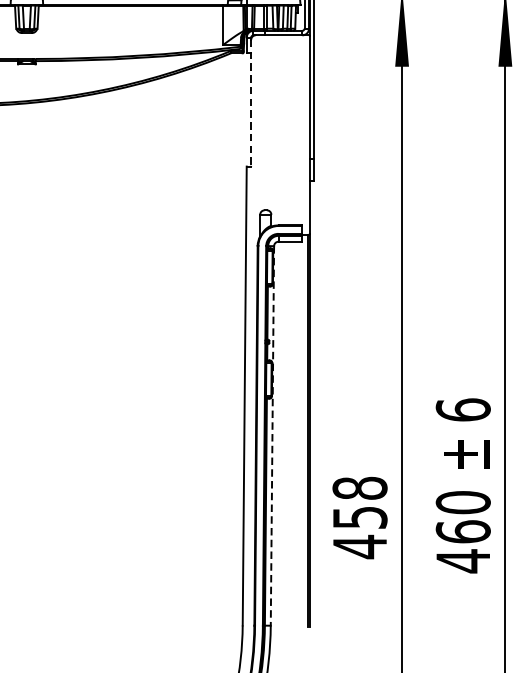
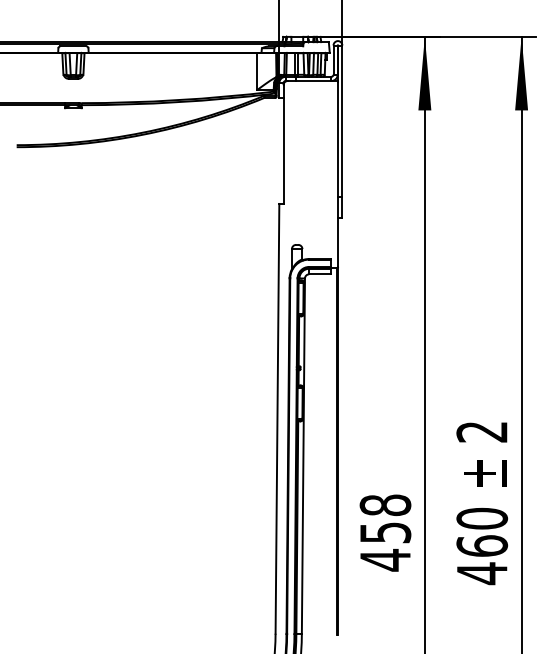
line: (251, 104) -> (283, 145), dashed -> solid
text: (463, 409) -> (482, 431), 6 -> 2
line: (272, 436) -> (303, 456), dashed -> solid

